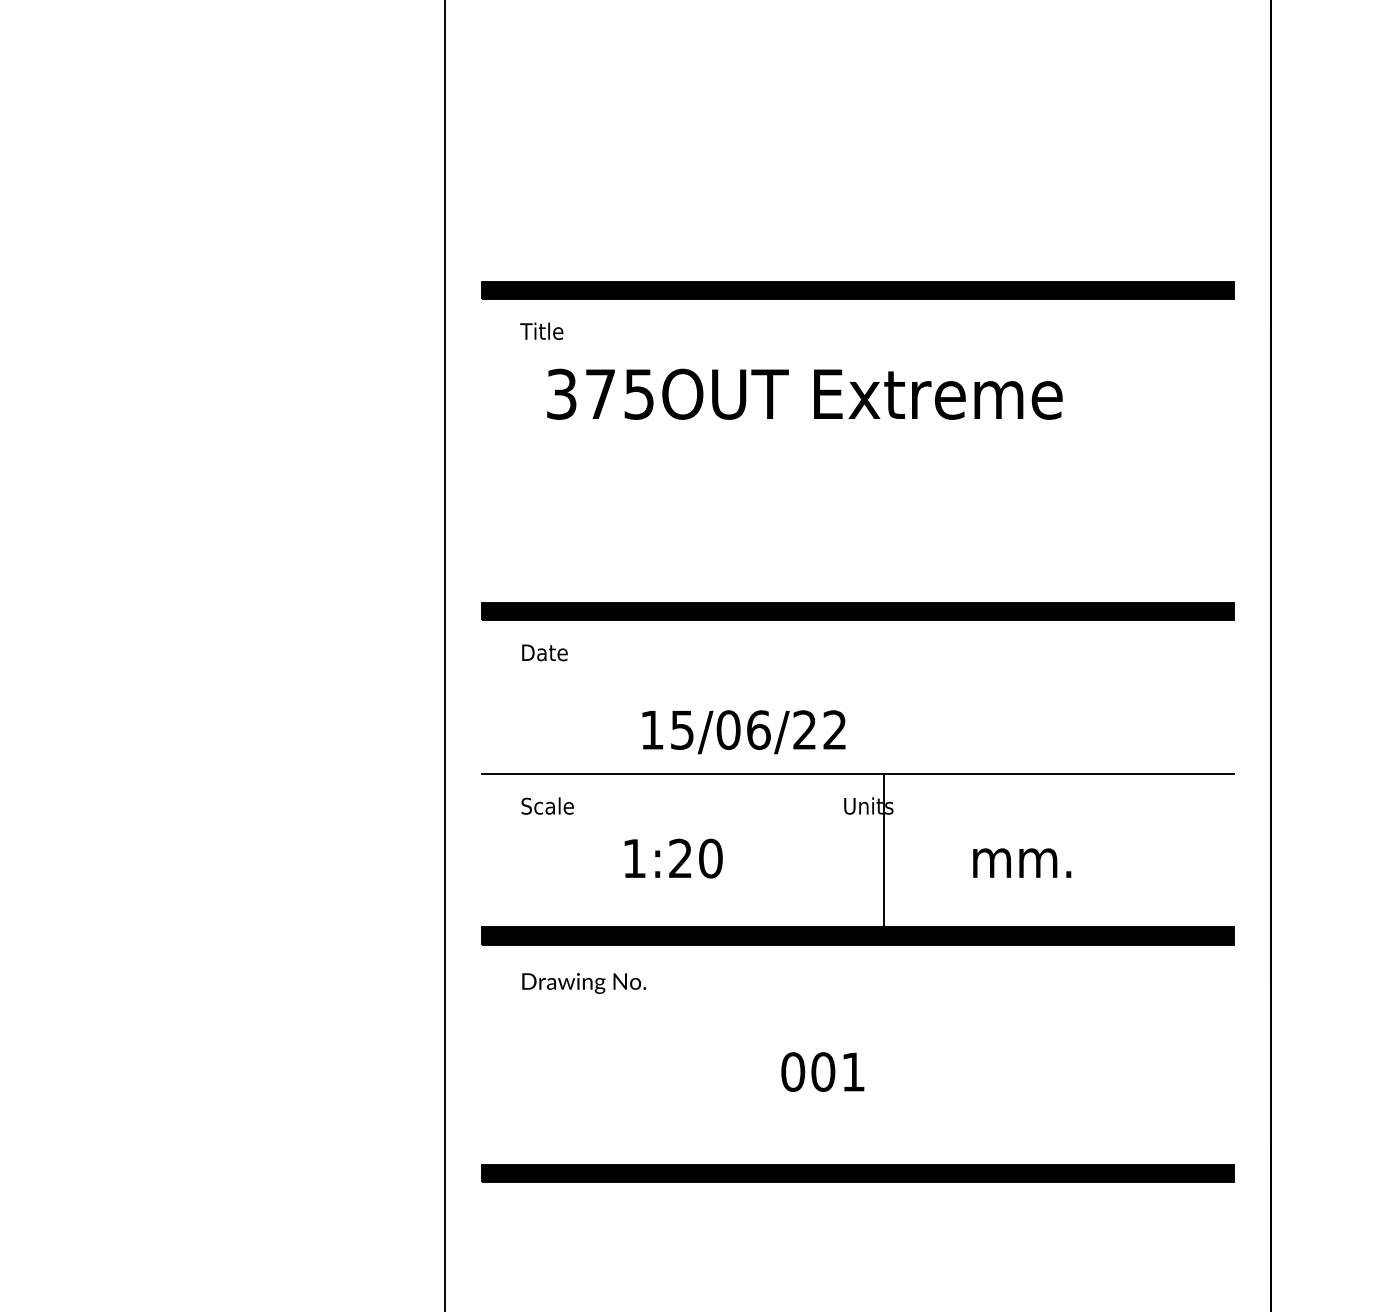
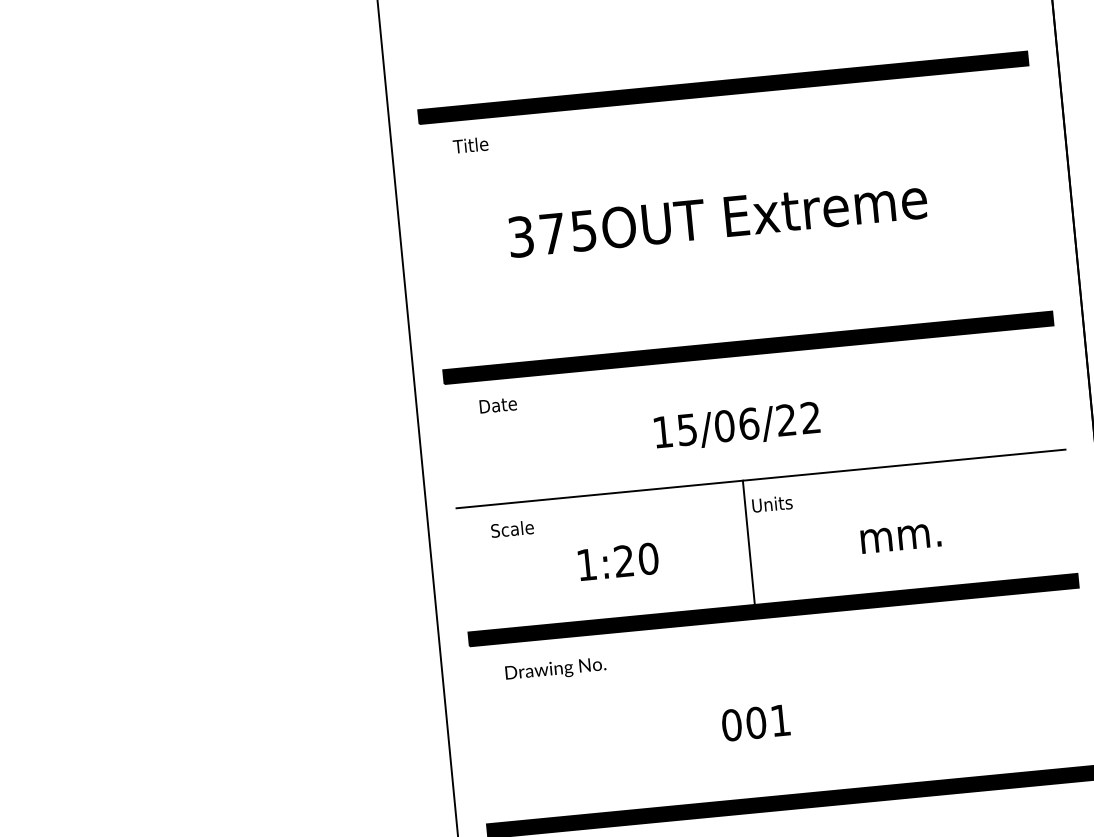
text: (804, 393) -> (717, 217), moved
text: (743, 732) -> (736, 426), moved
line: (884, 850) -> (748, 542), moved

